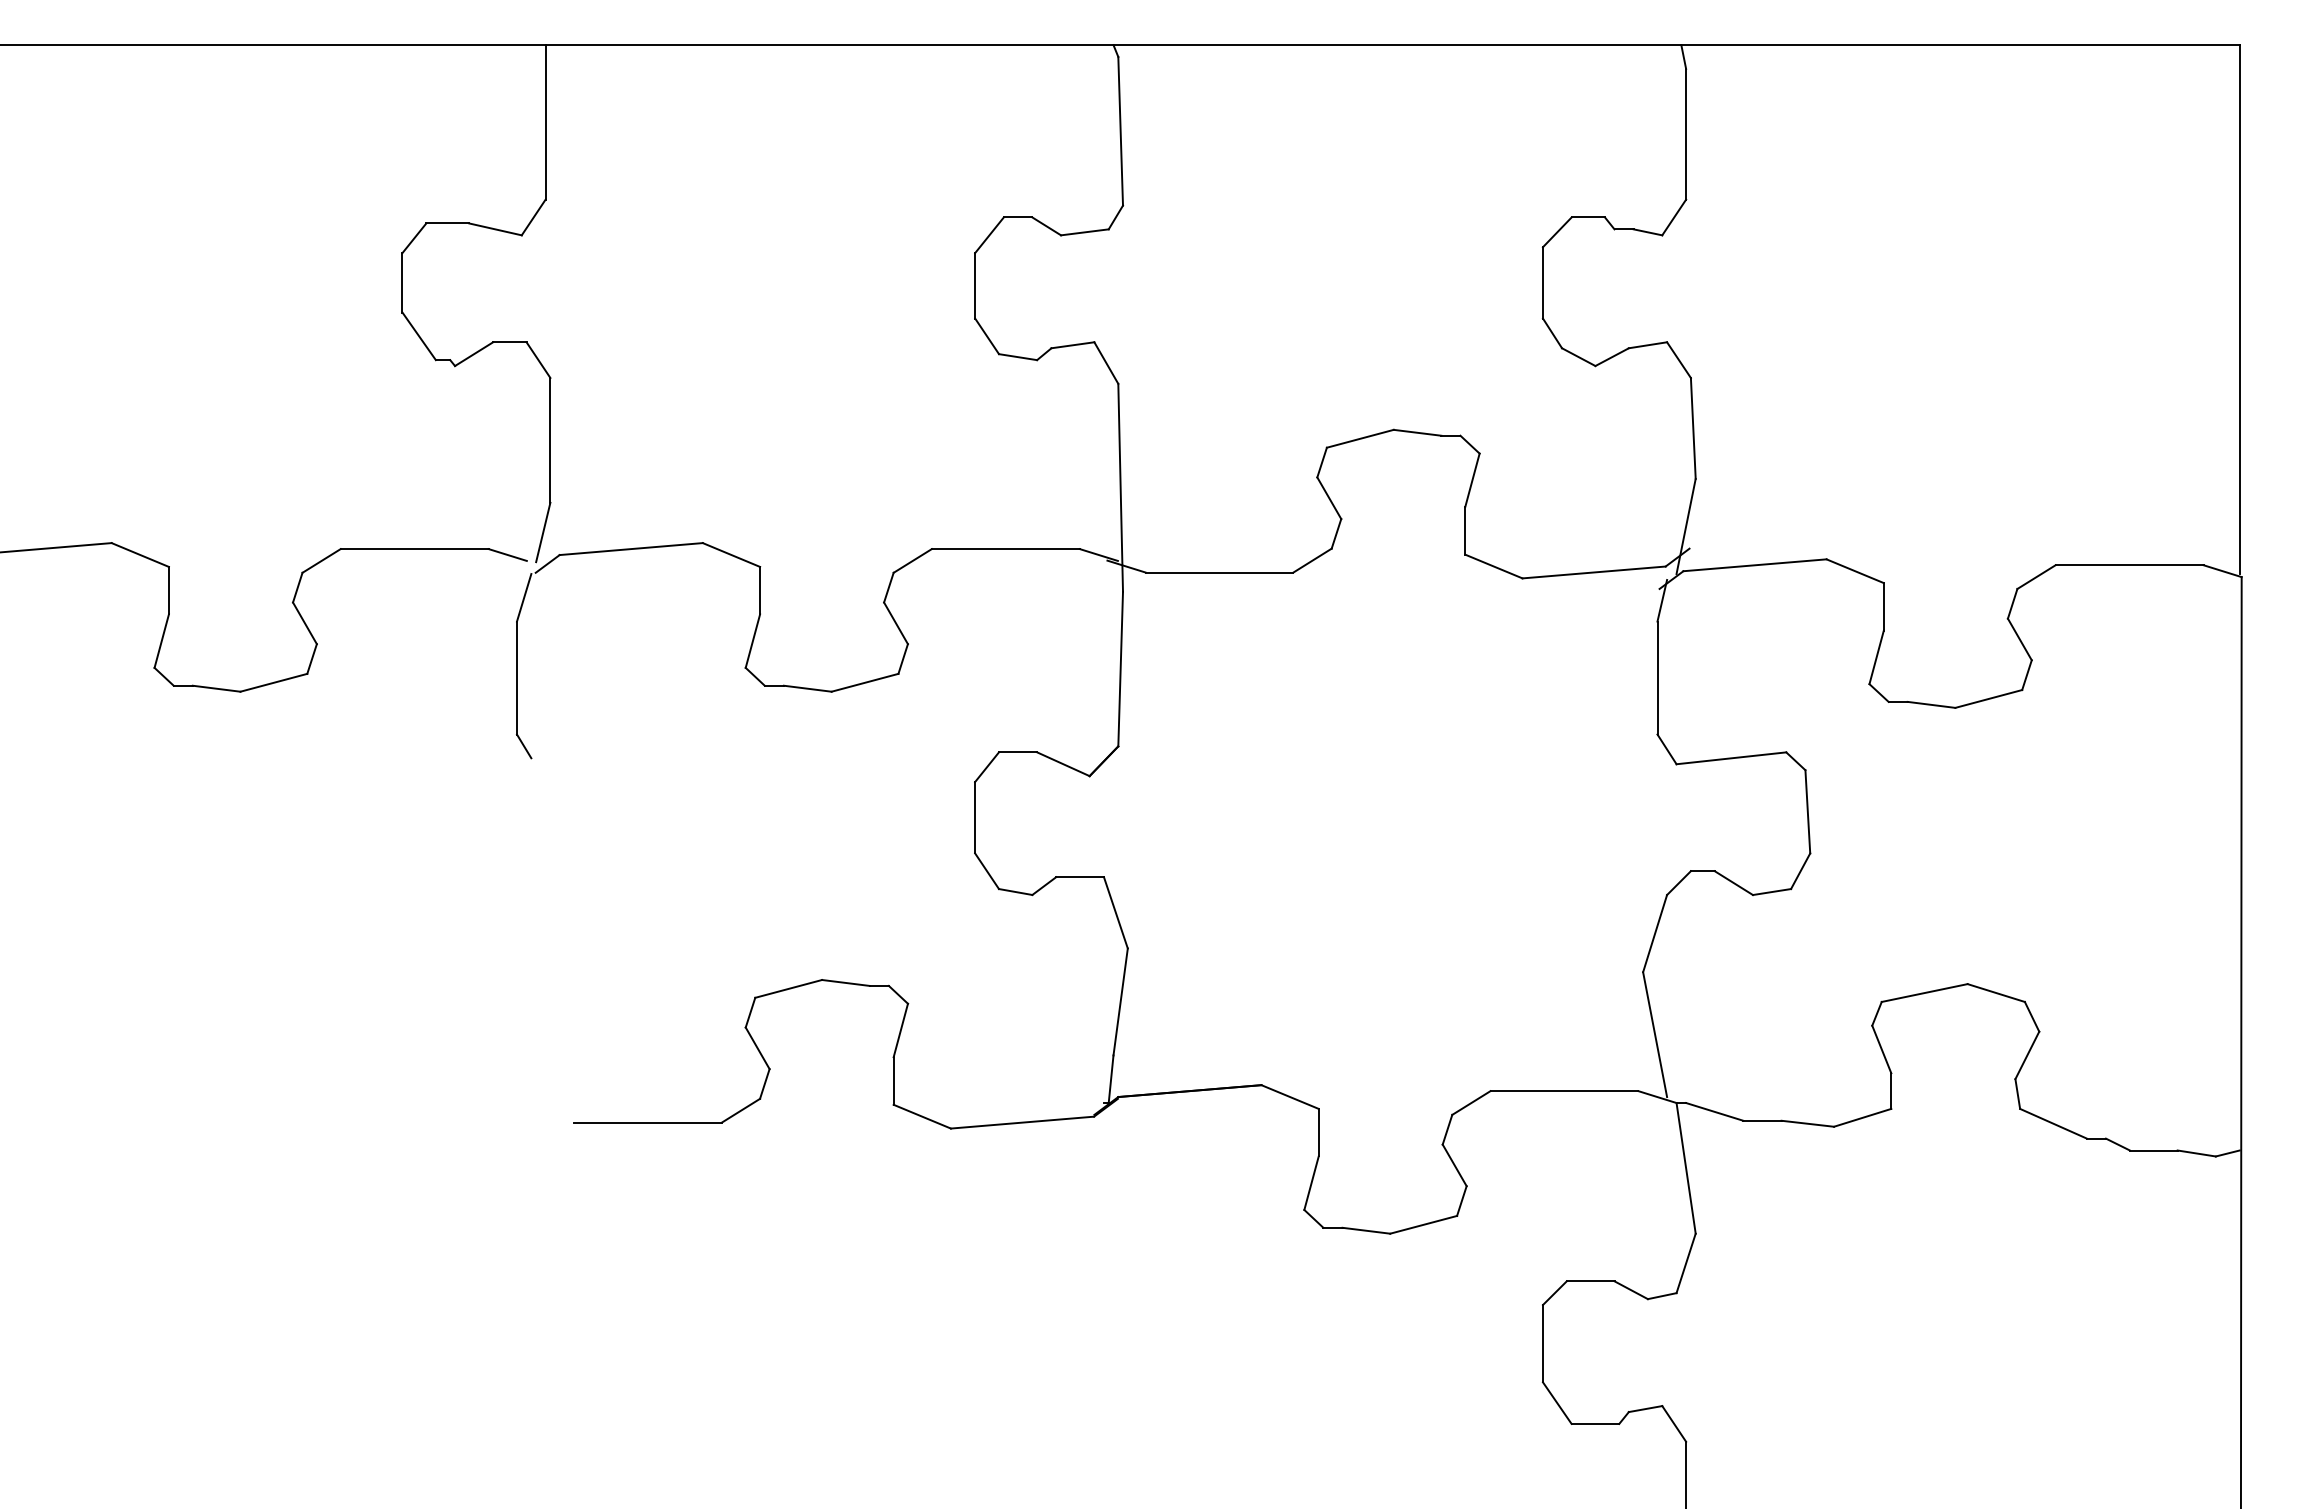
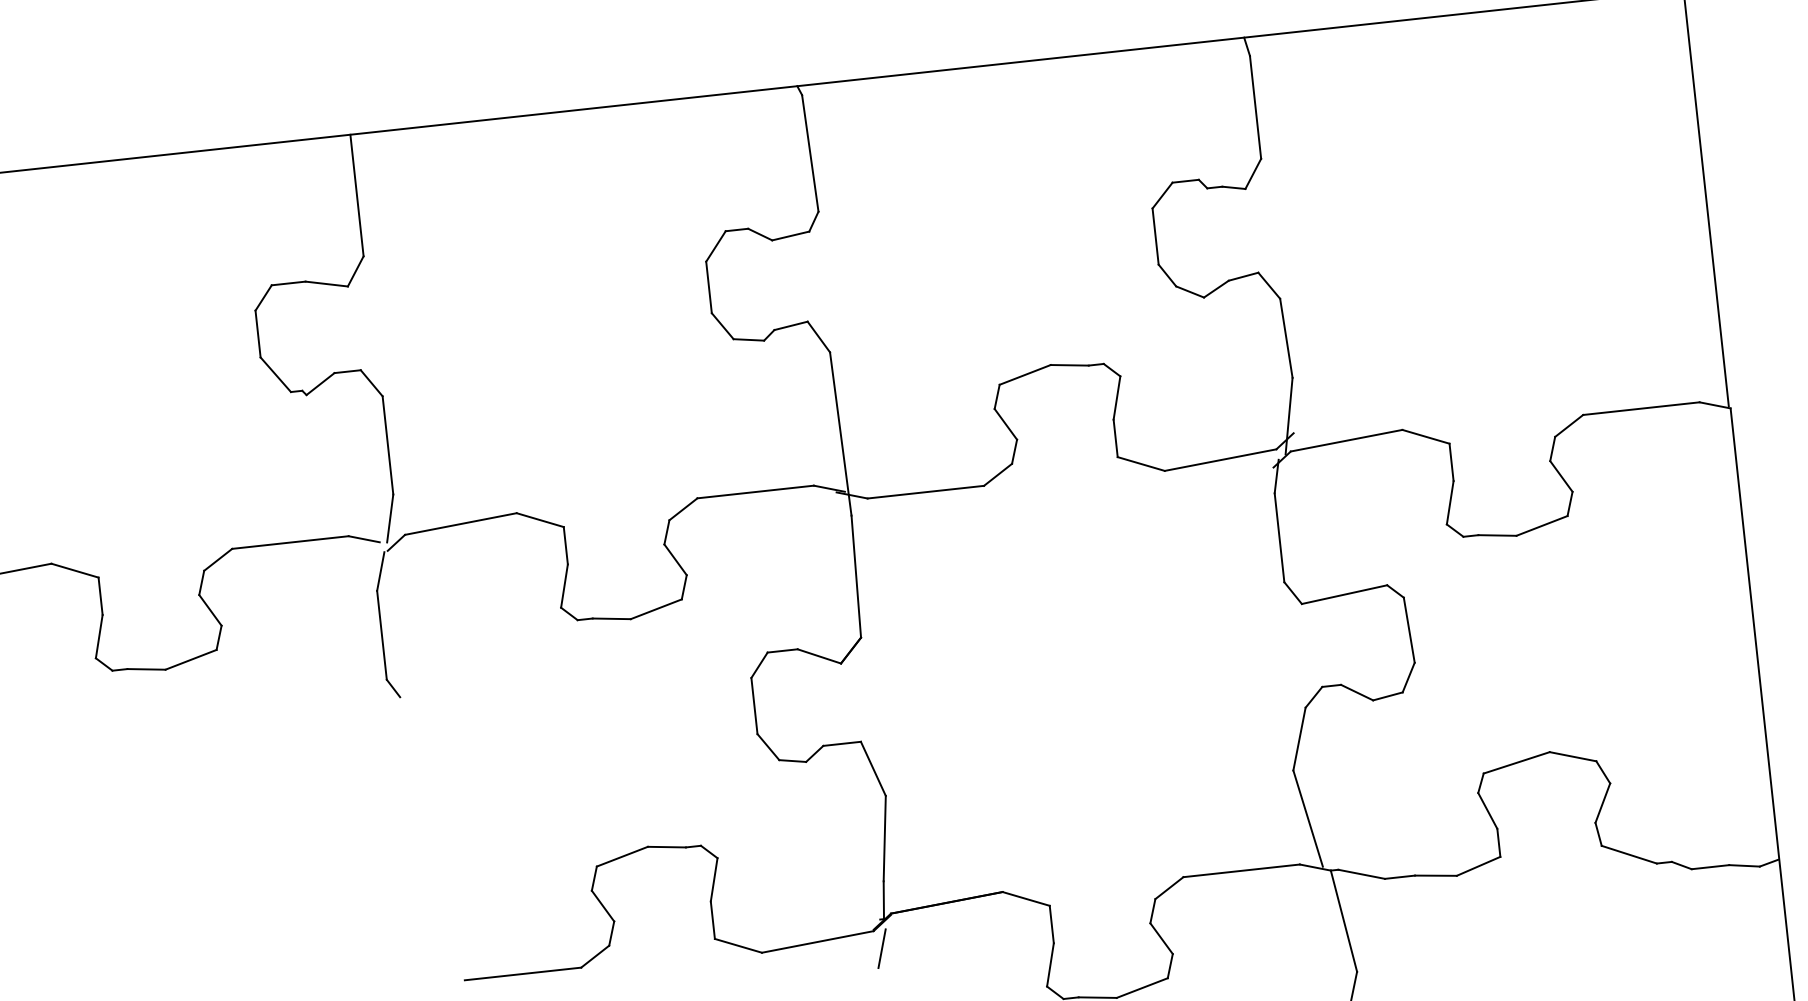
line: (1102, 1139) -> (882, 948), added

